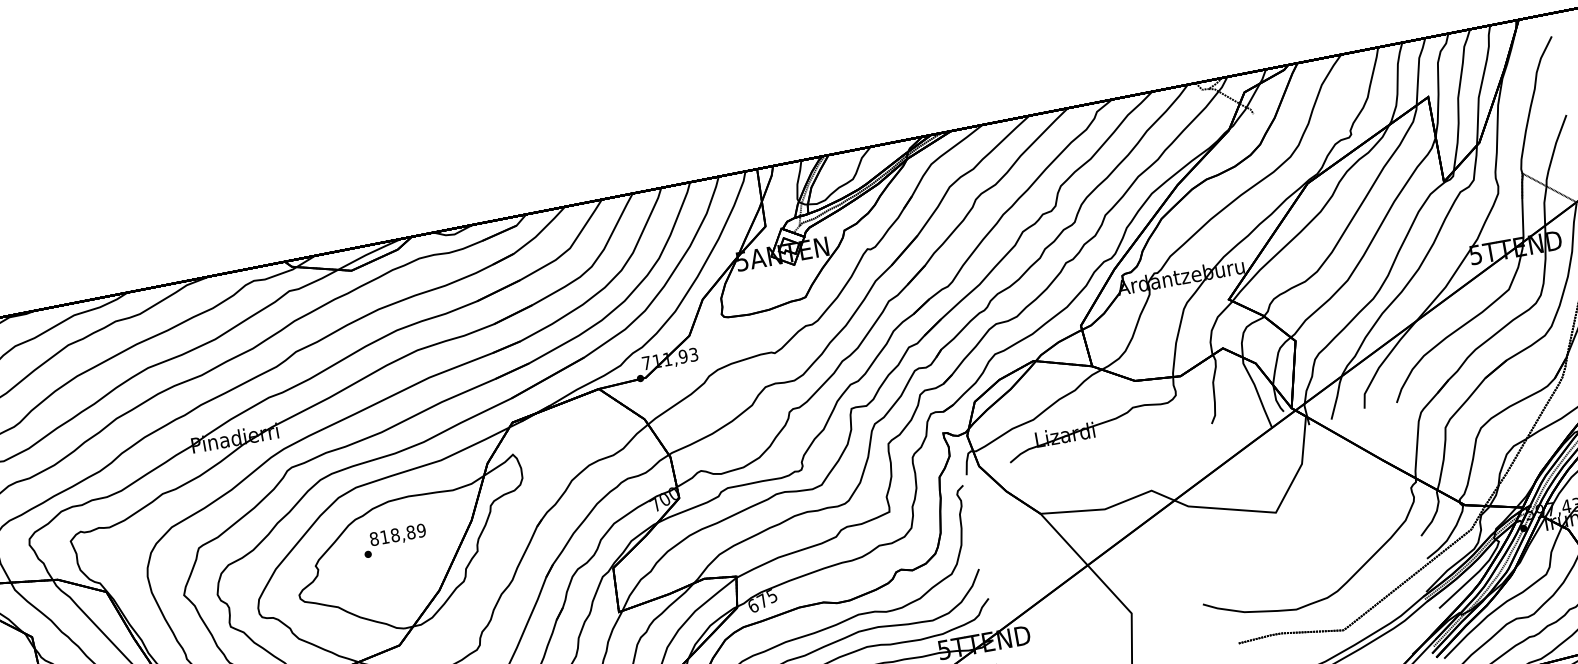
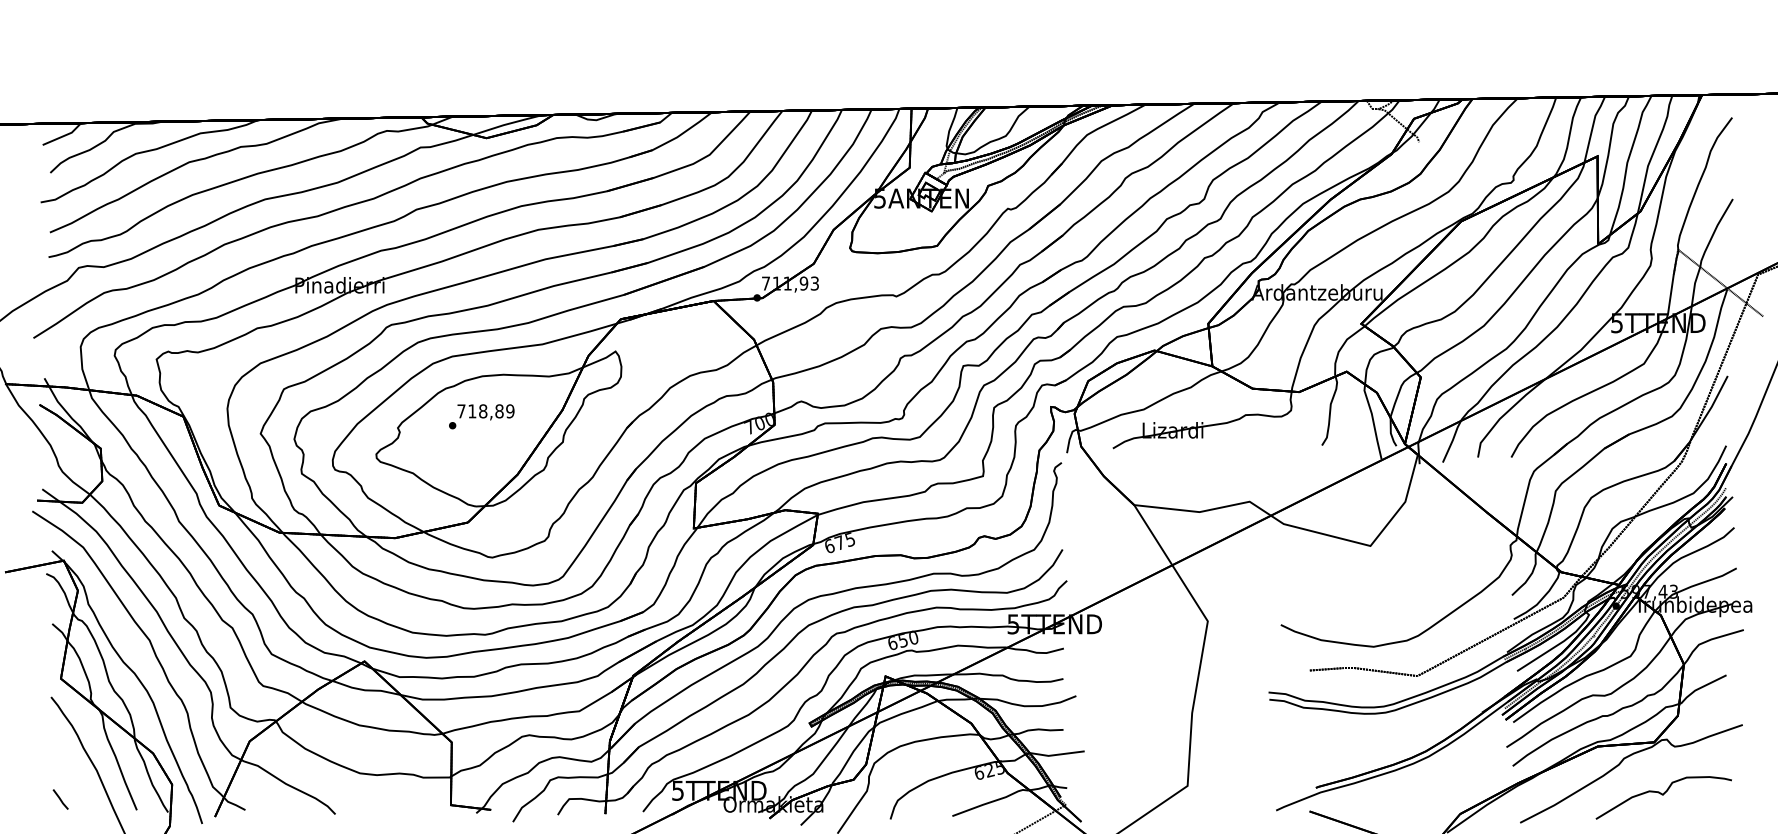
text: (374, 539) -> (461, 411), 818,89 -> 718,89

